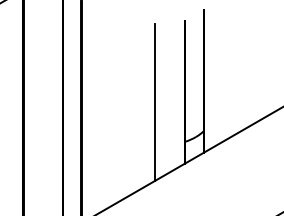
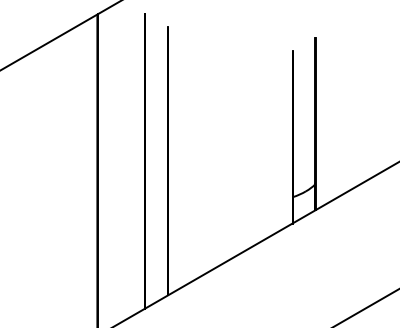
line: (154, 102) -> (256, 149), removed

